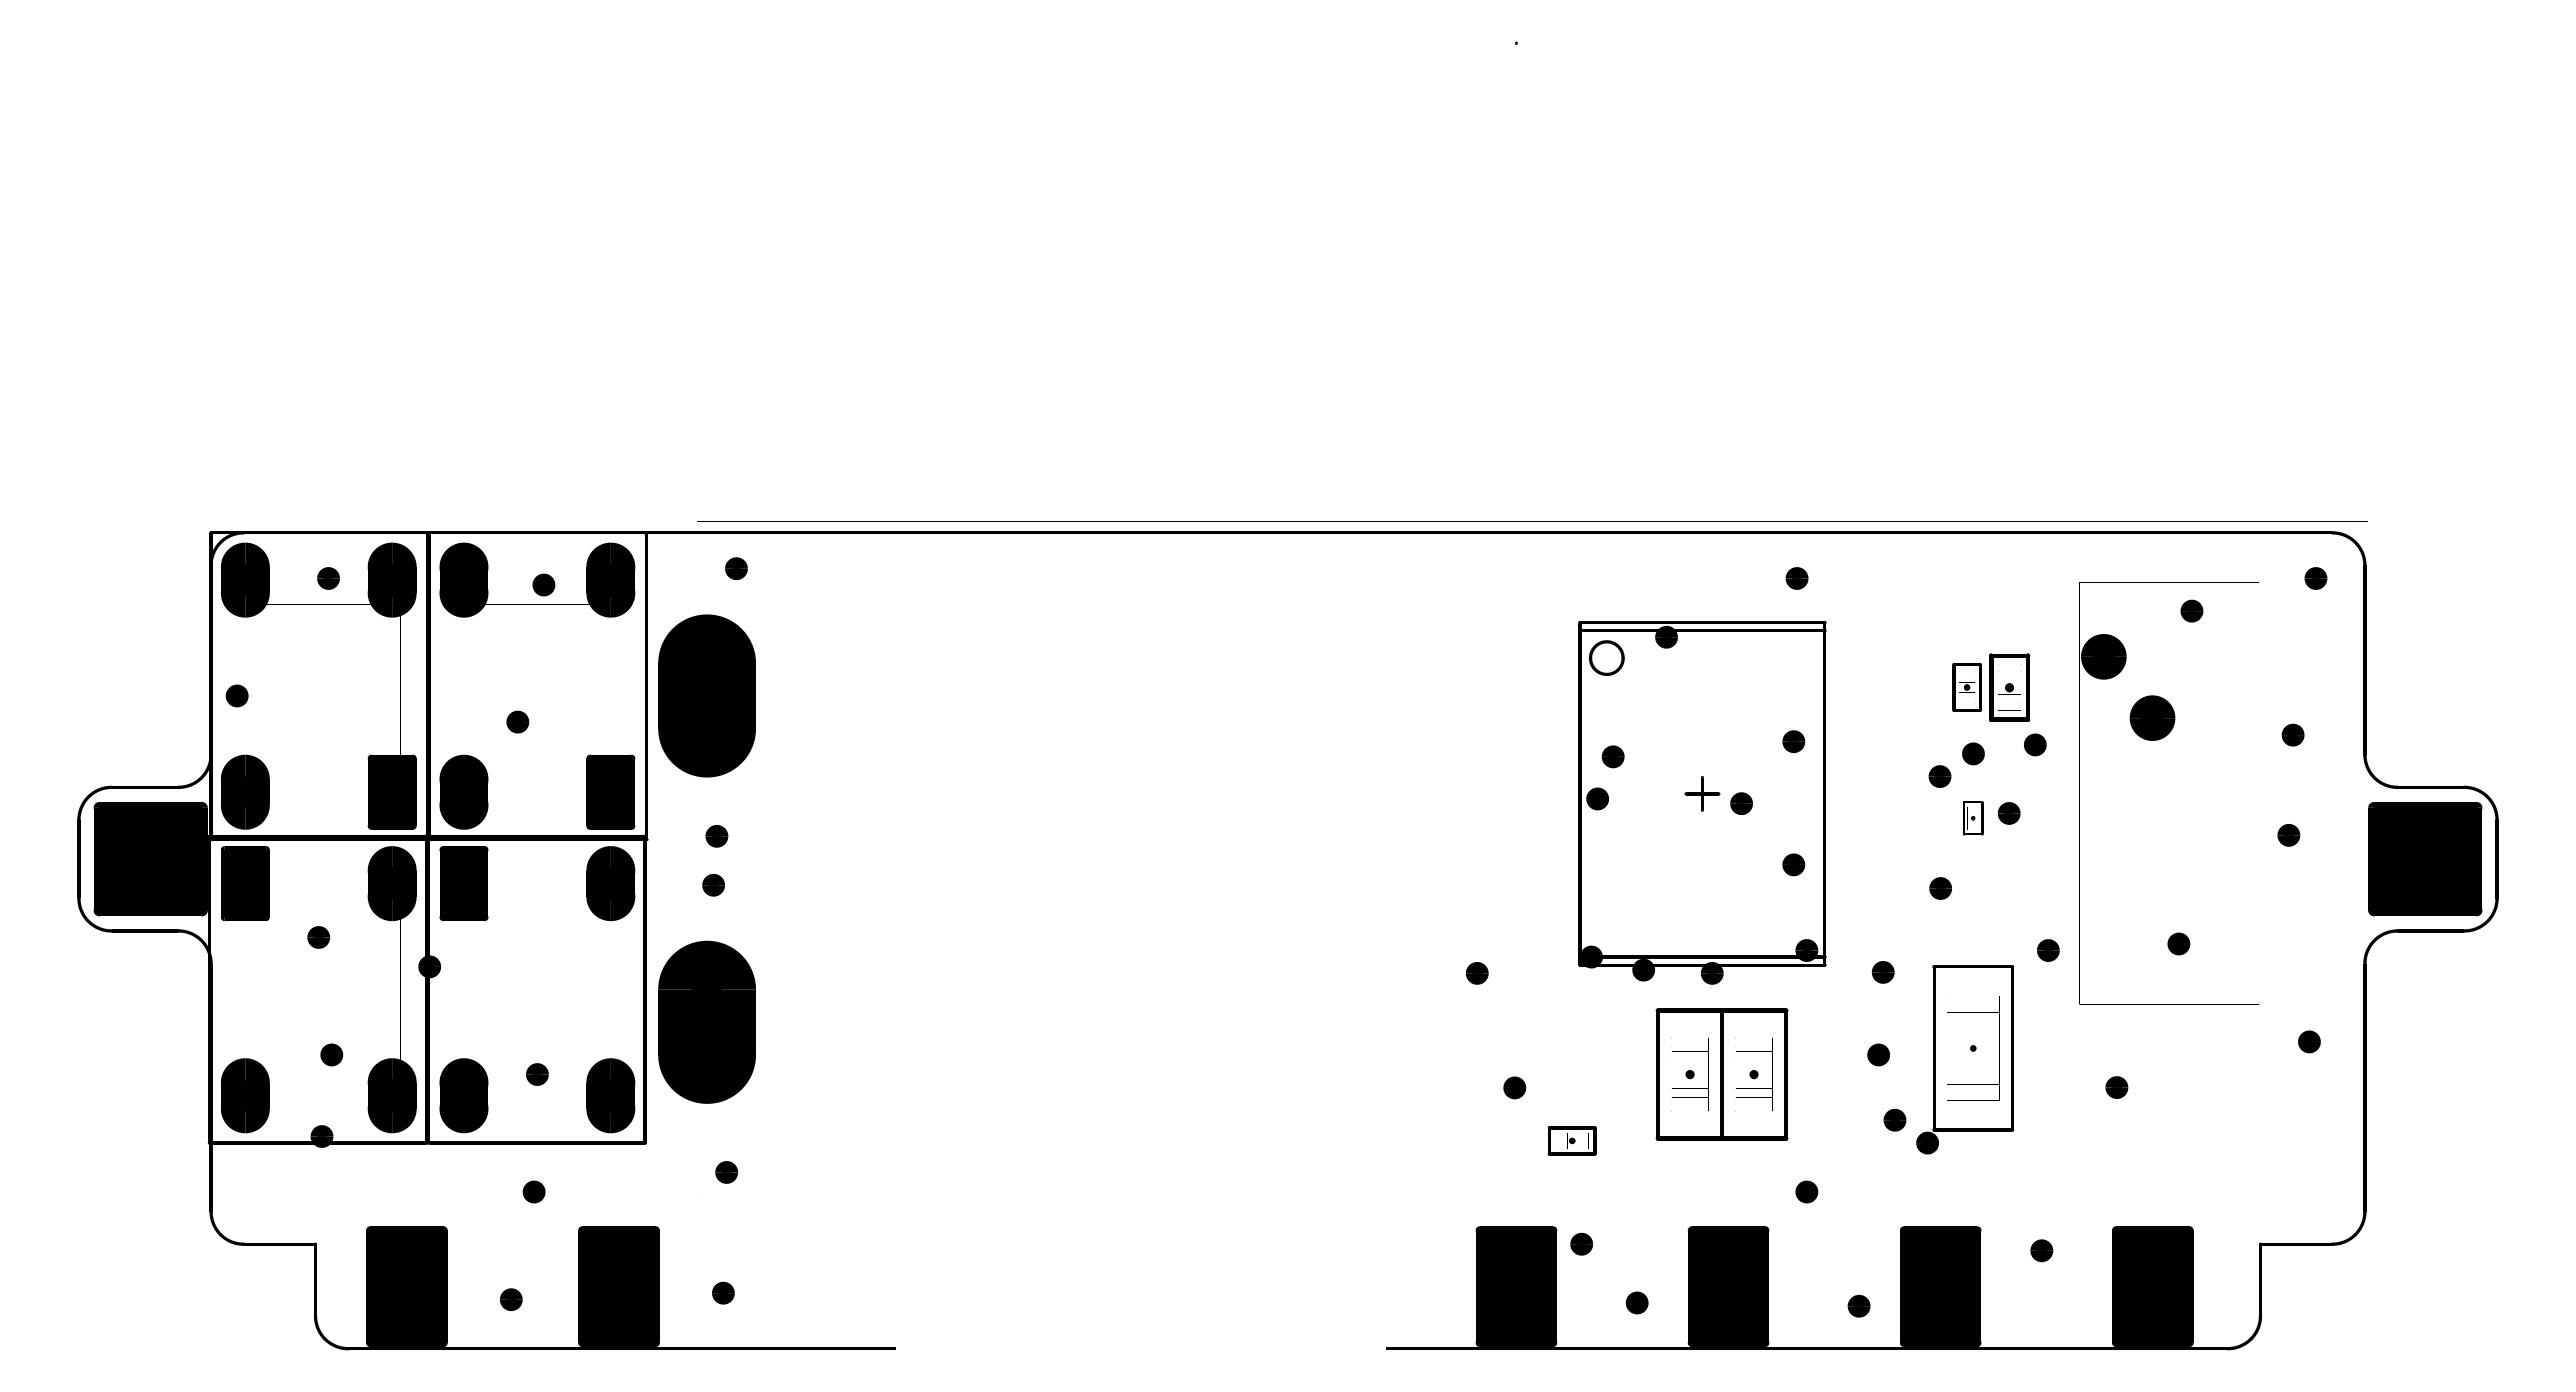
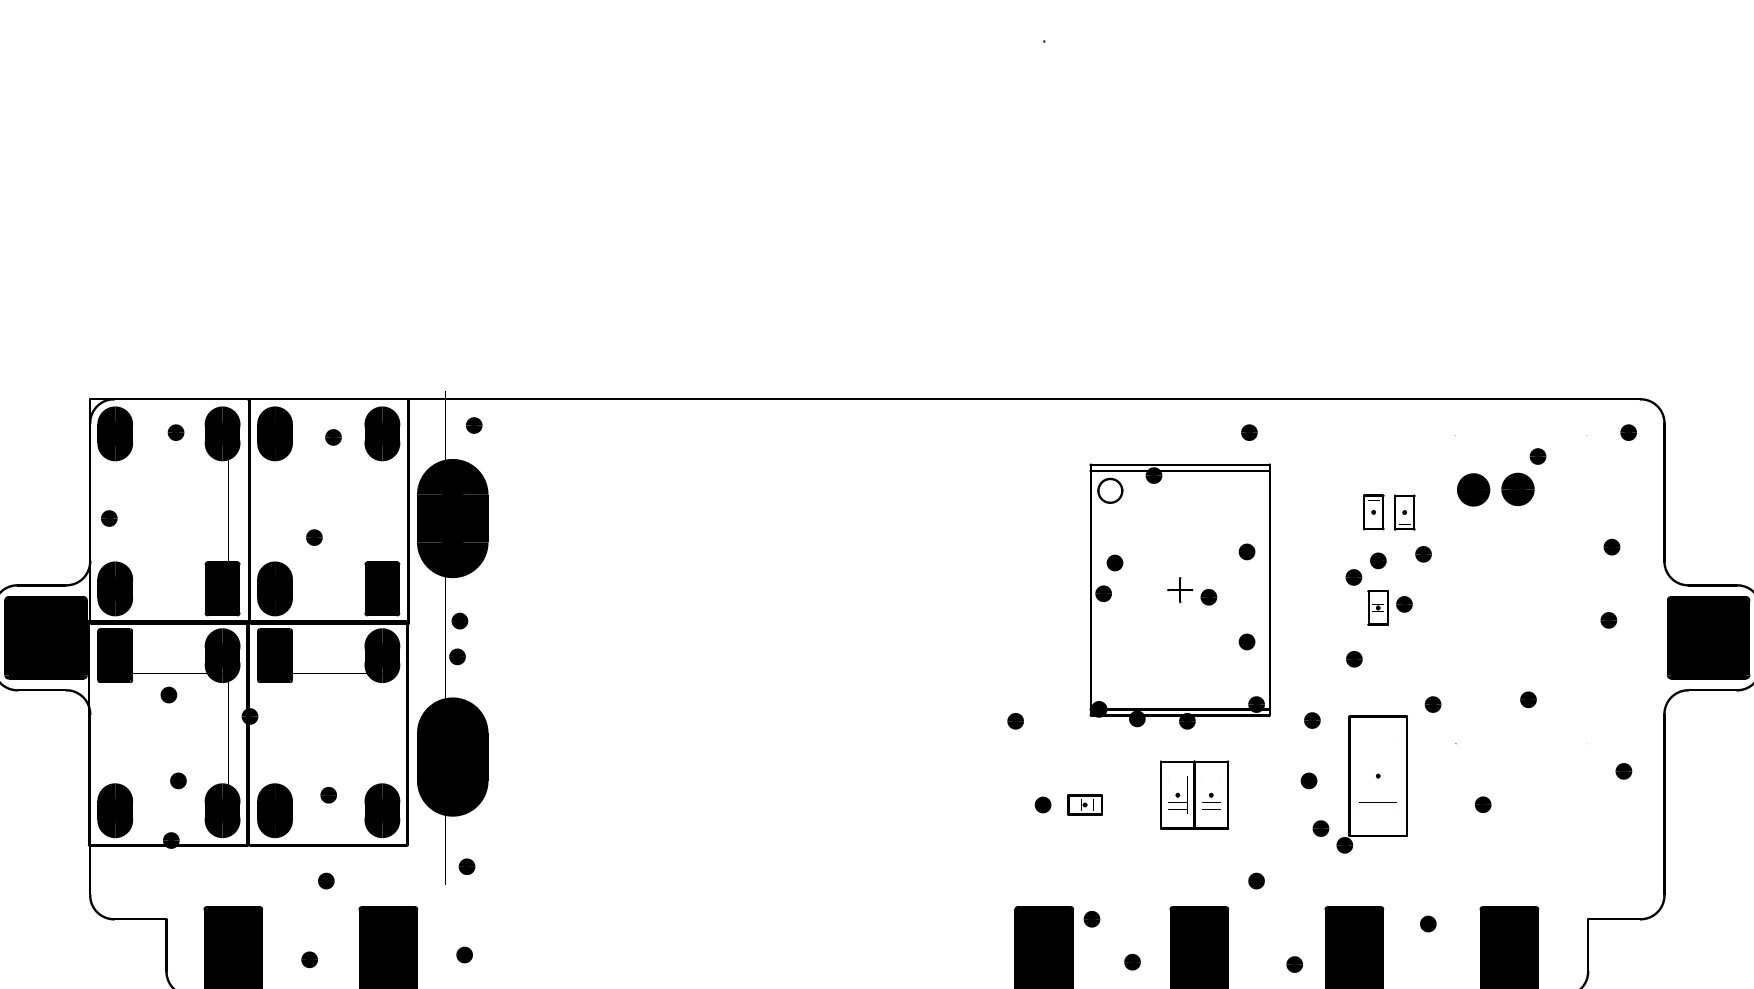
part: (2009, 687) -> (1404, 512), size x0.71
part: (2152, 717) -> (1517, 488), moved
part: (1972, 817) -> (1377, 607), size x1.43
part: (1721, 1074) -> (1194, 795), size x0.71
part: (1571, 1140) -> (1084, 804), moved

